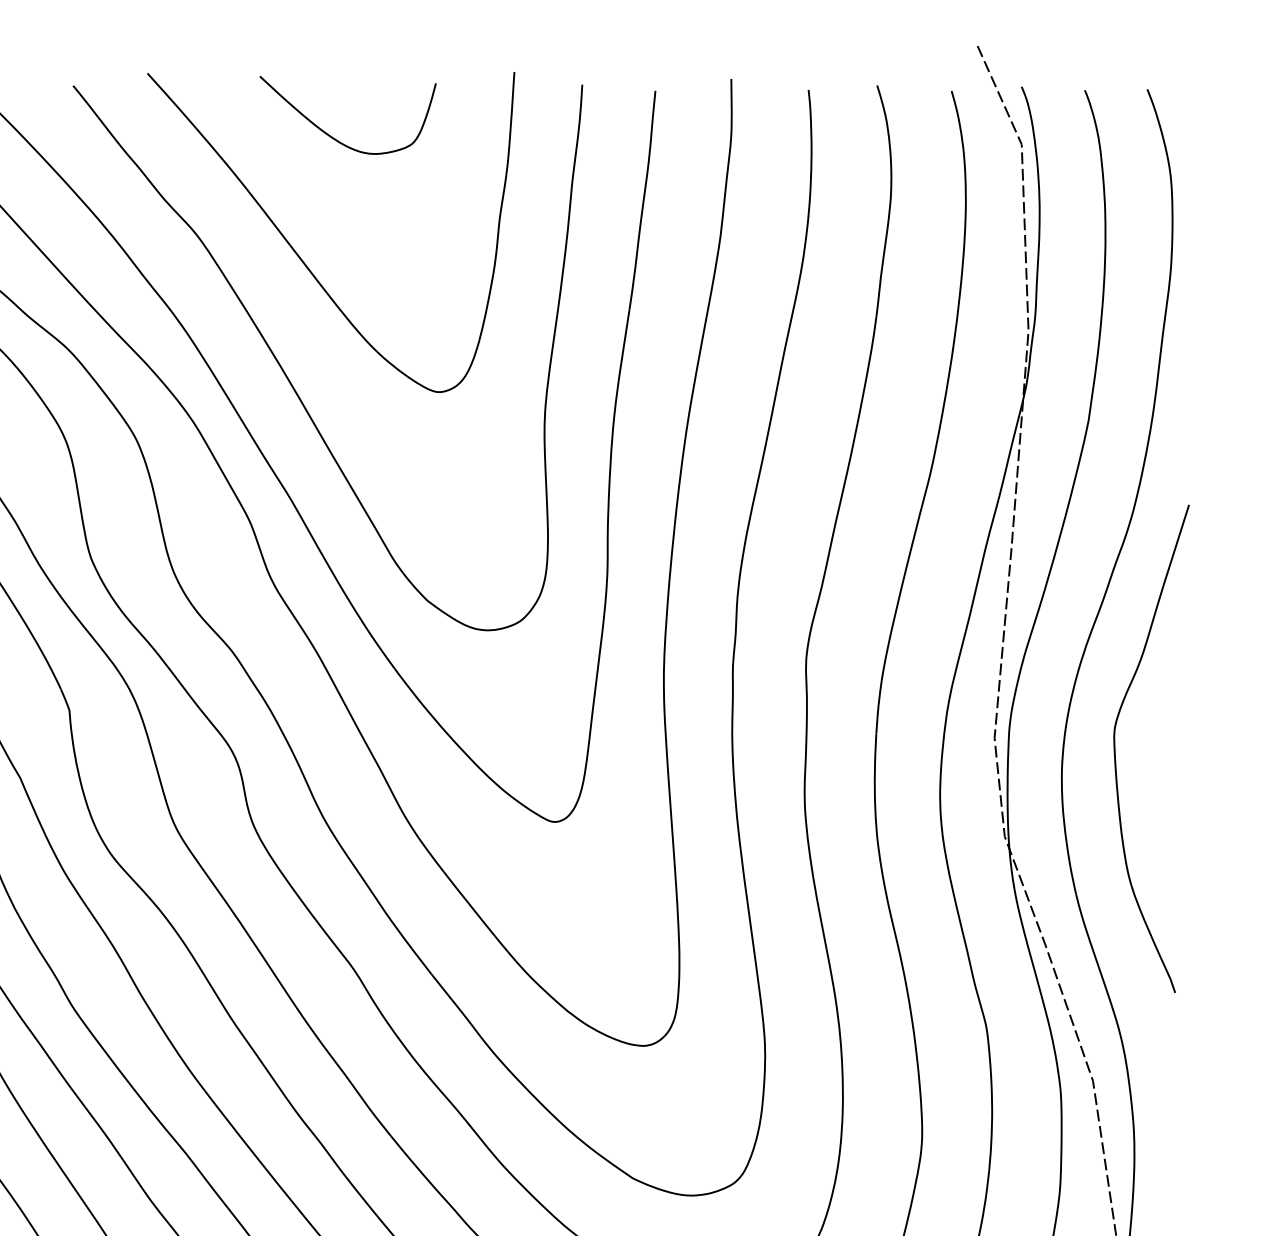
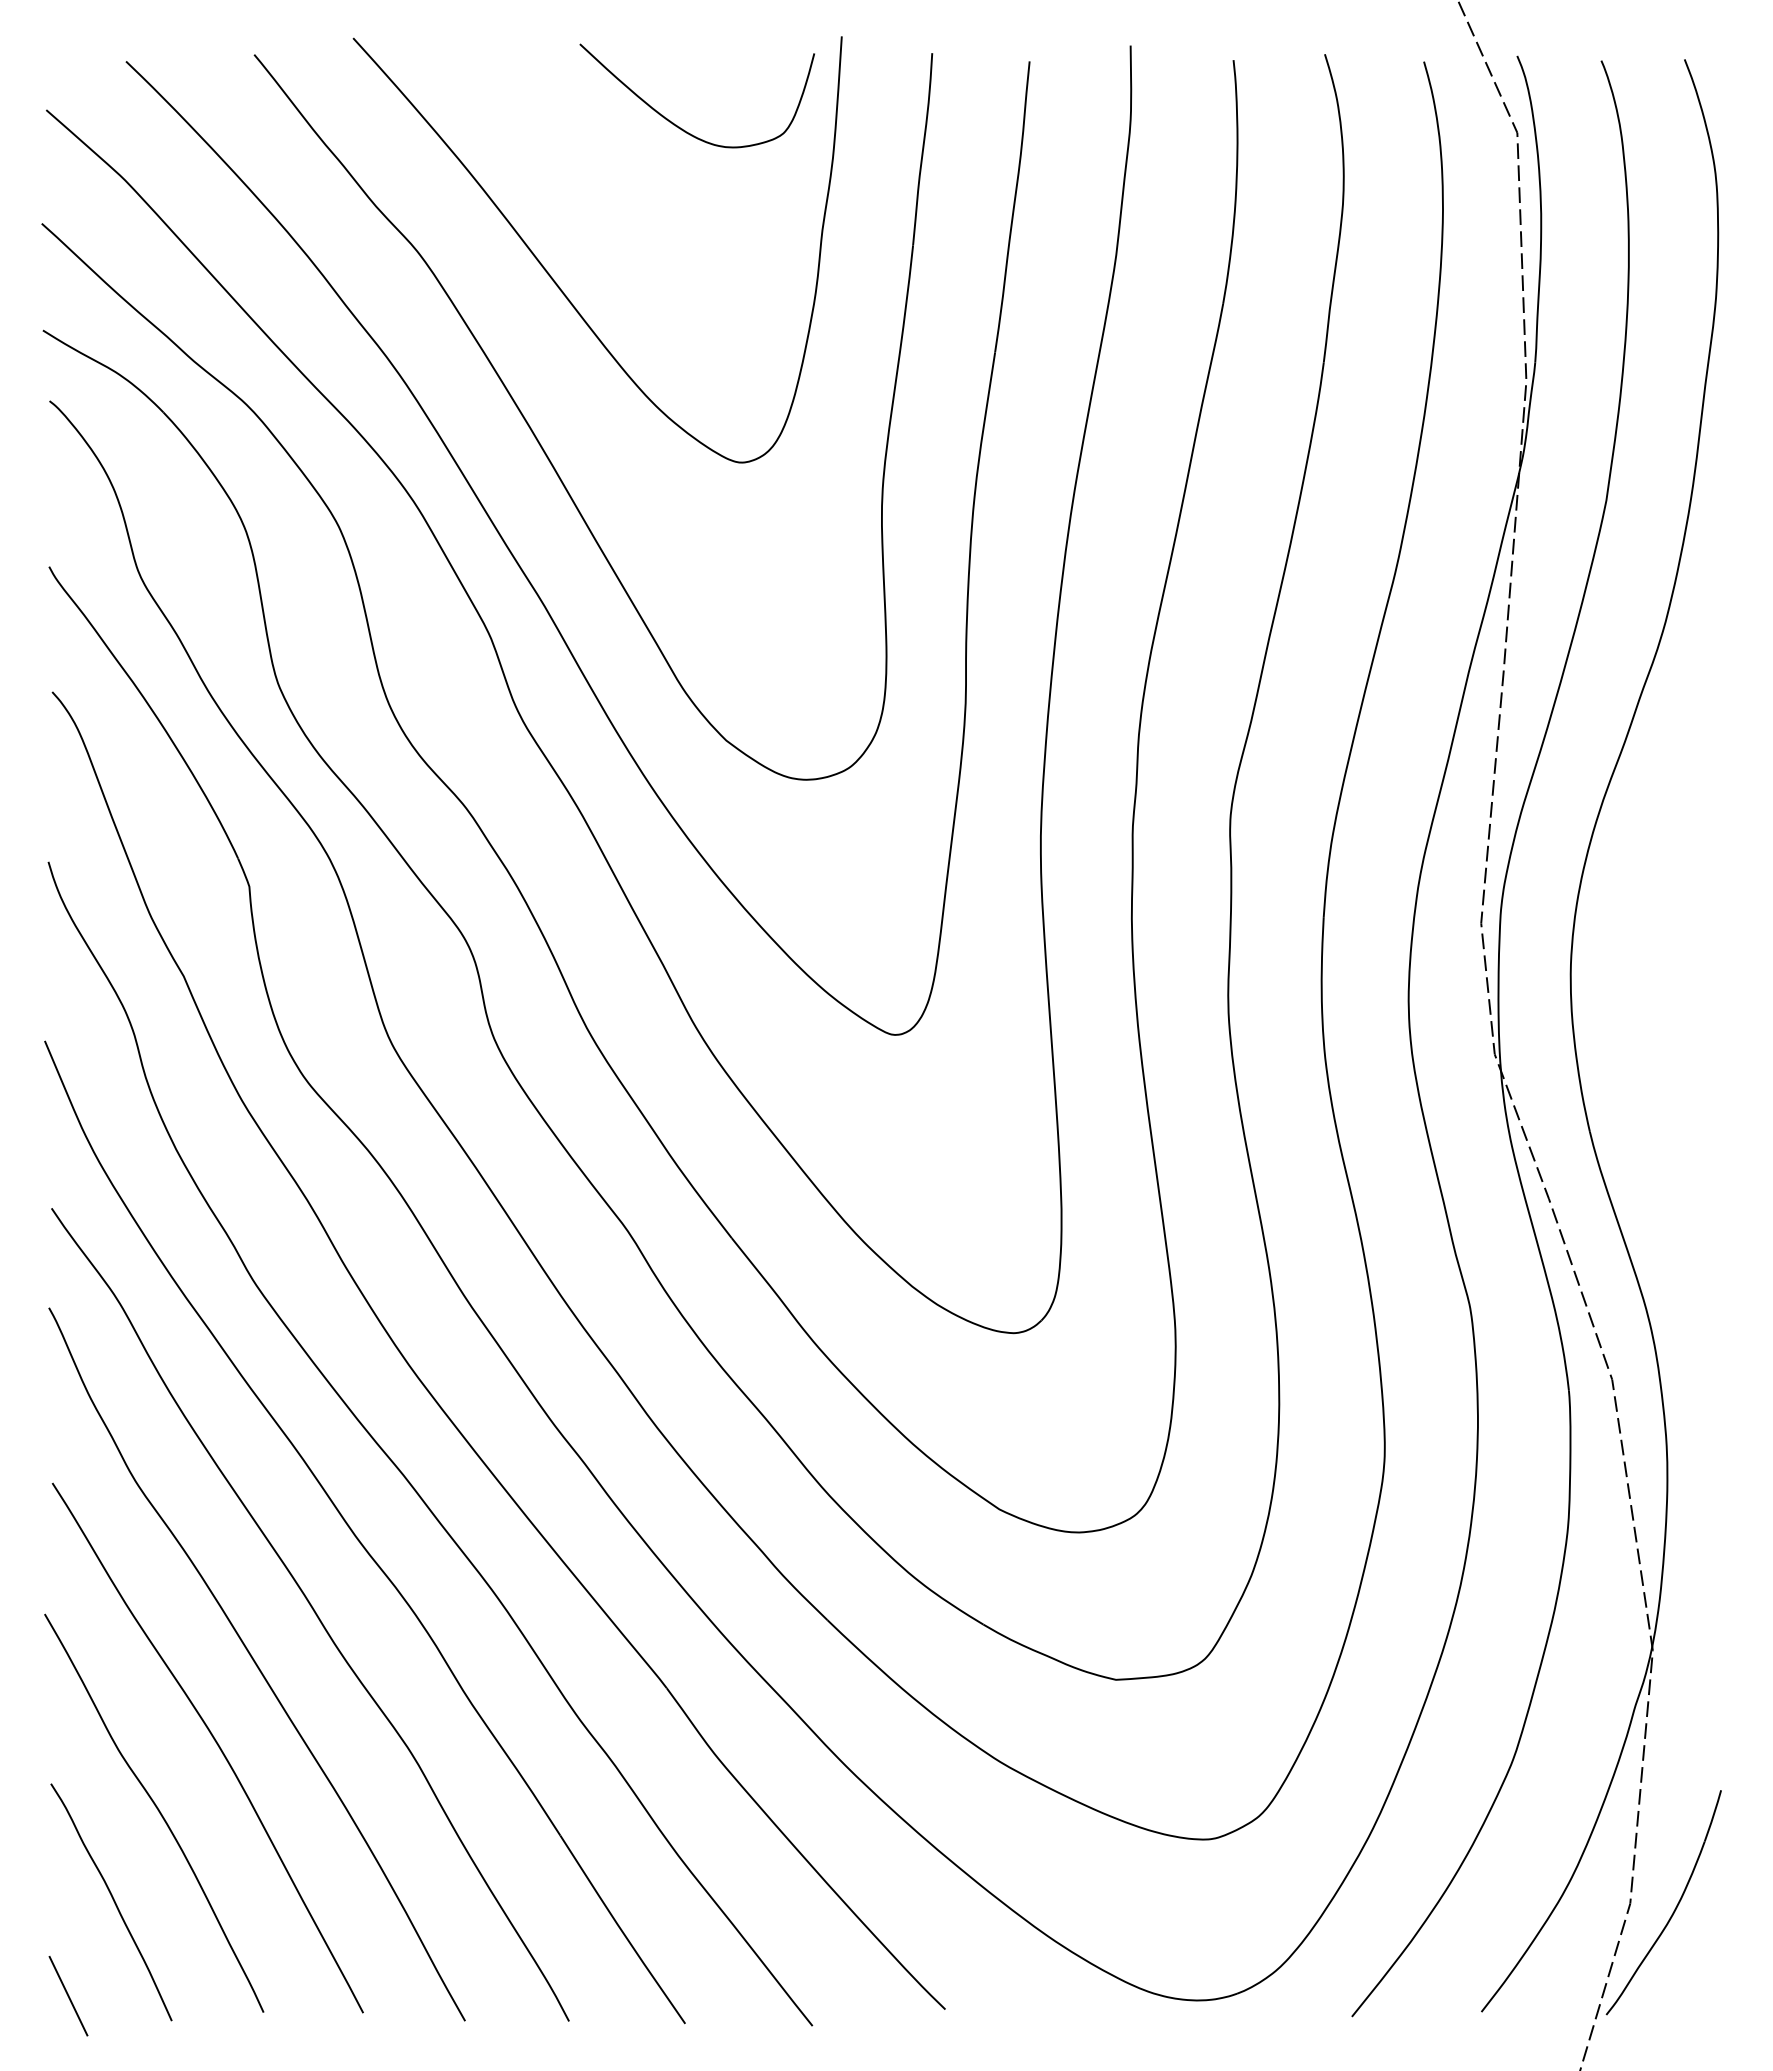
curve: (332, 136) -> (676, 124), moved
curve: (1115, 751) -> (1642, 941), removed

